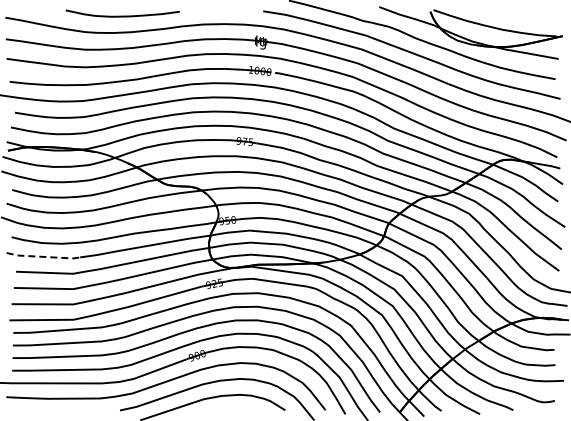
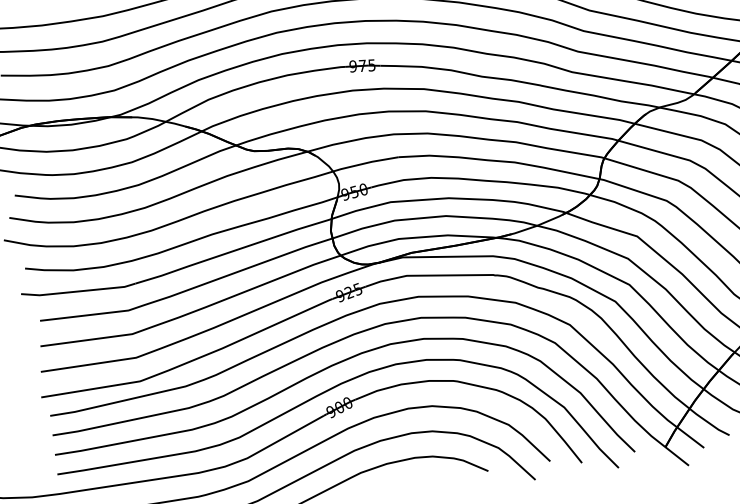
line: (44, 256) -> (80, 290), dashed -> solid

